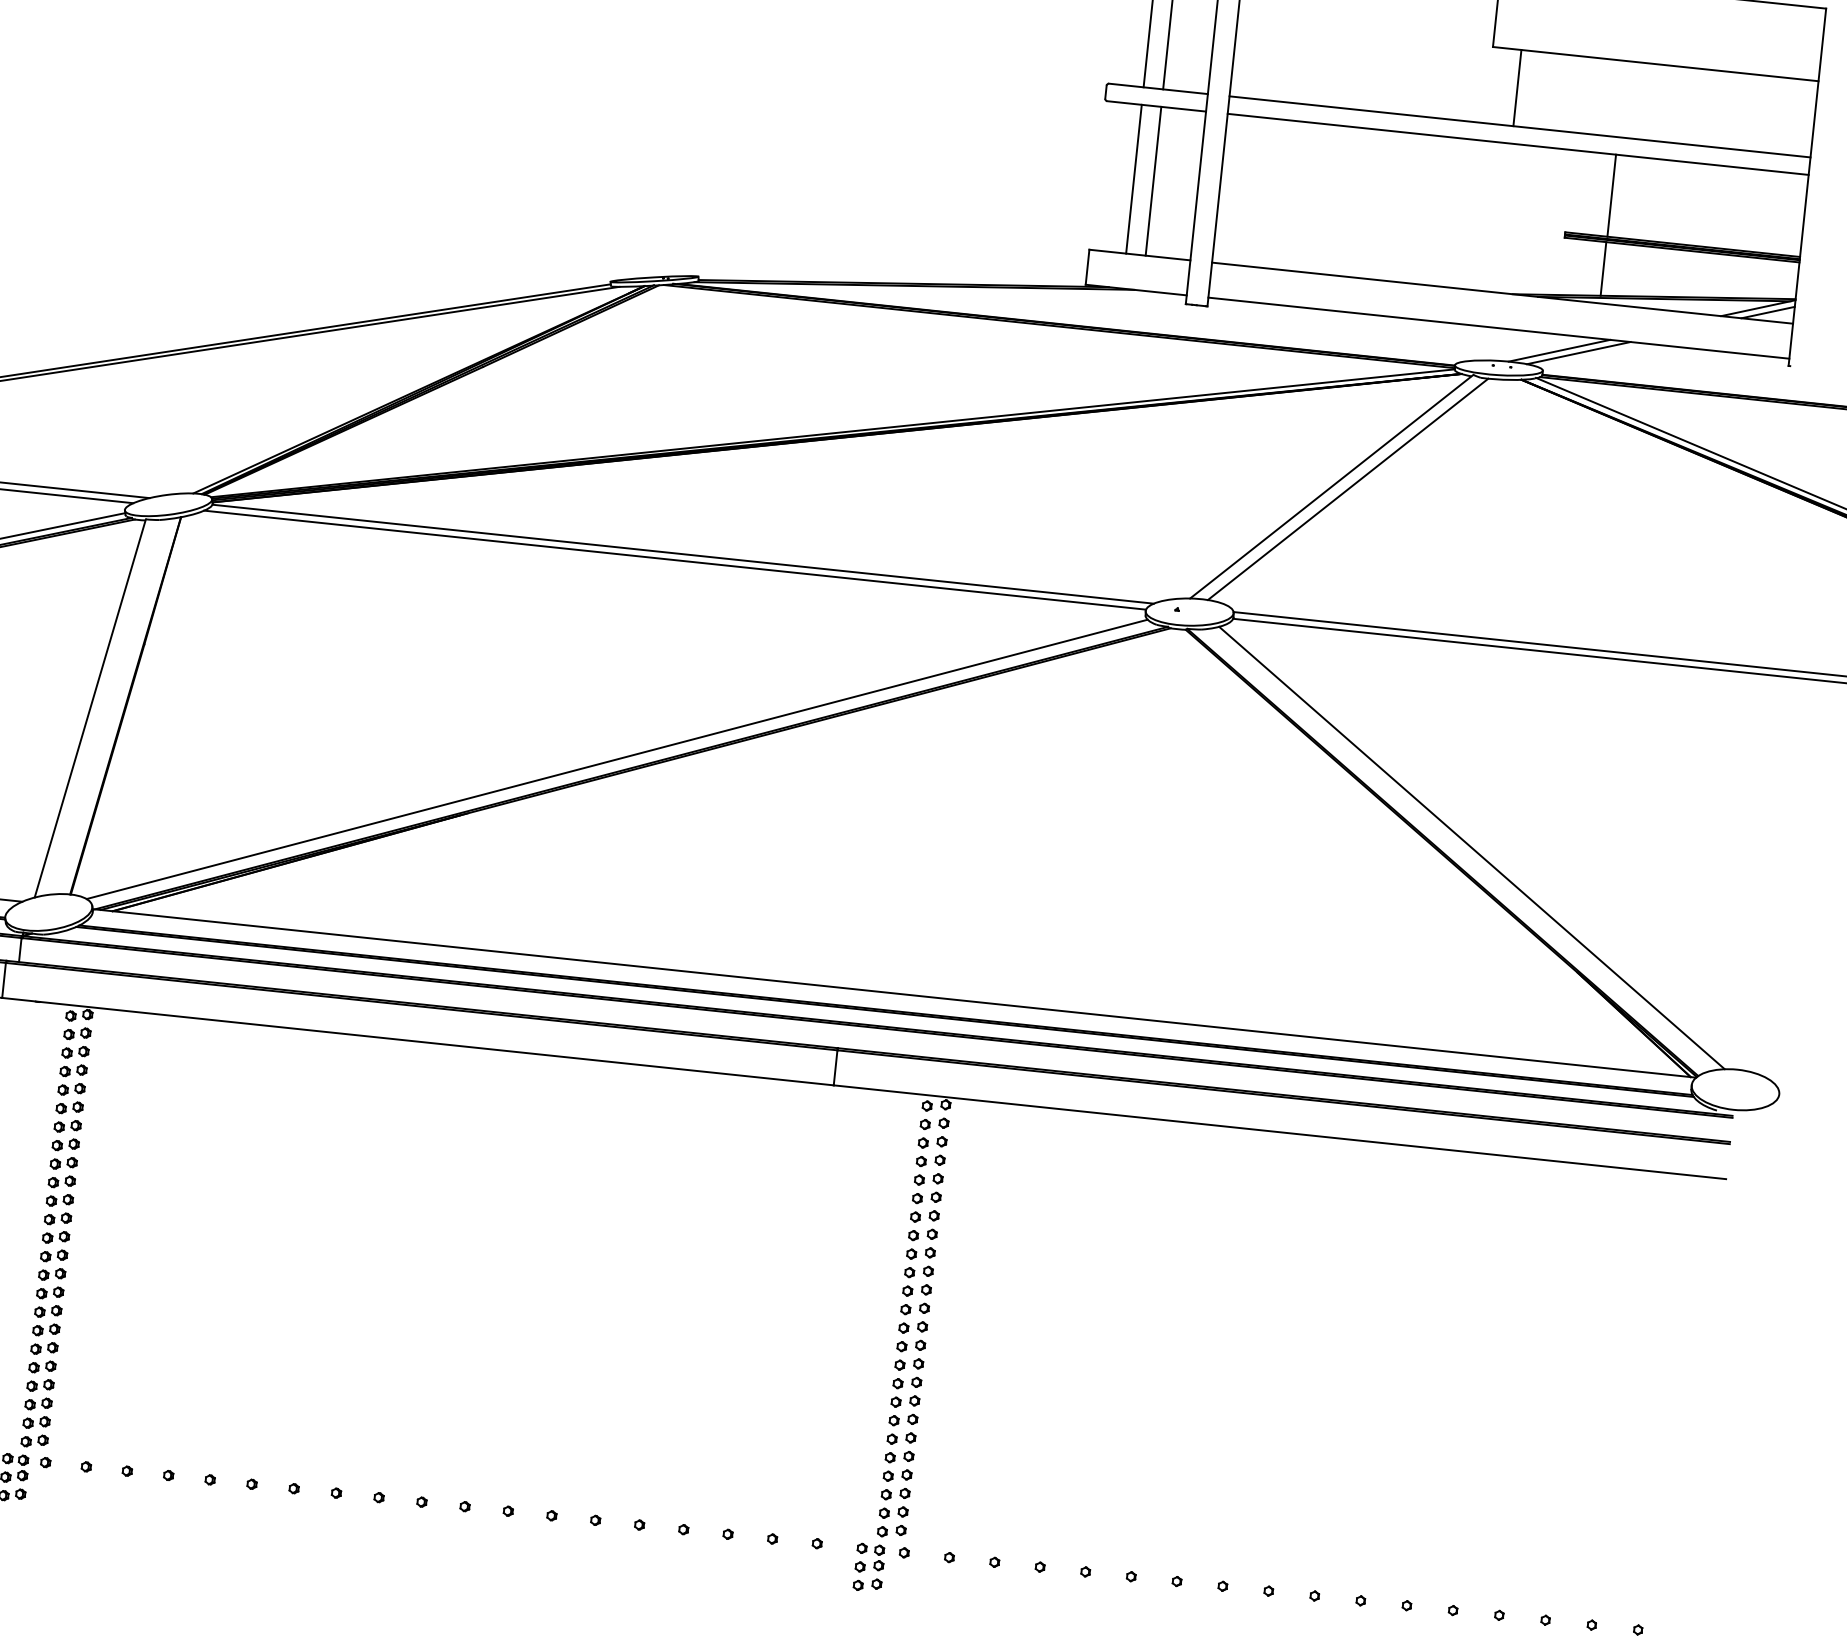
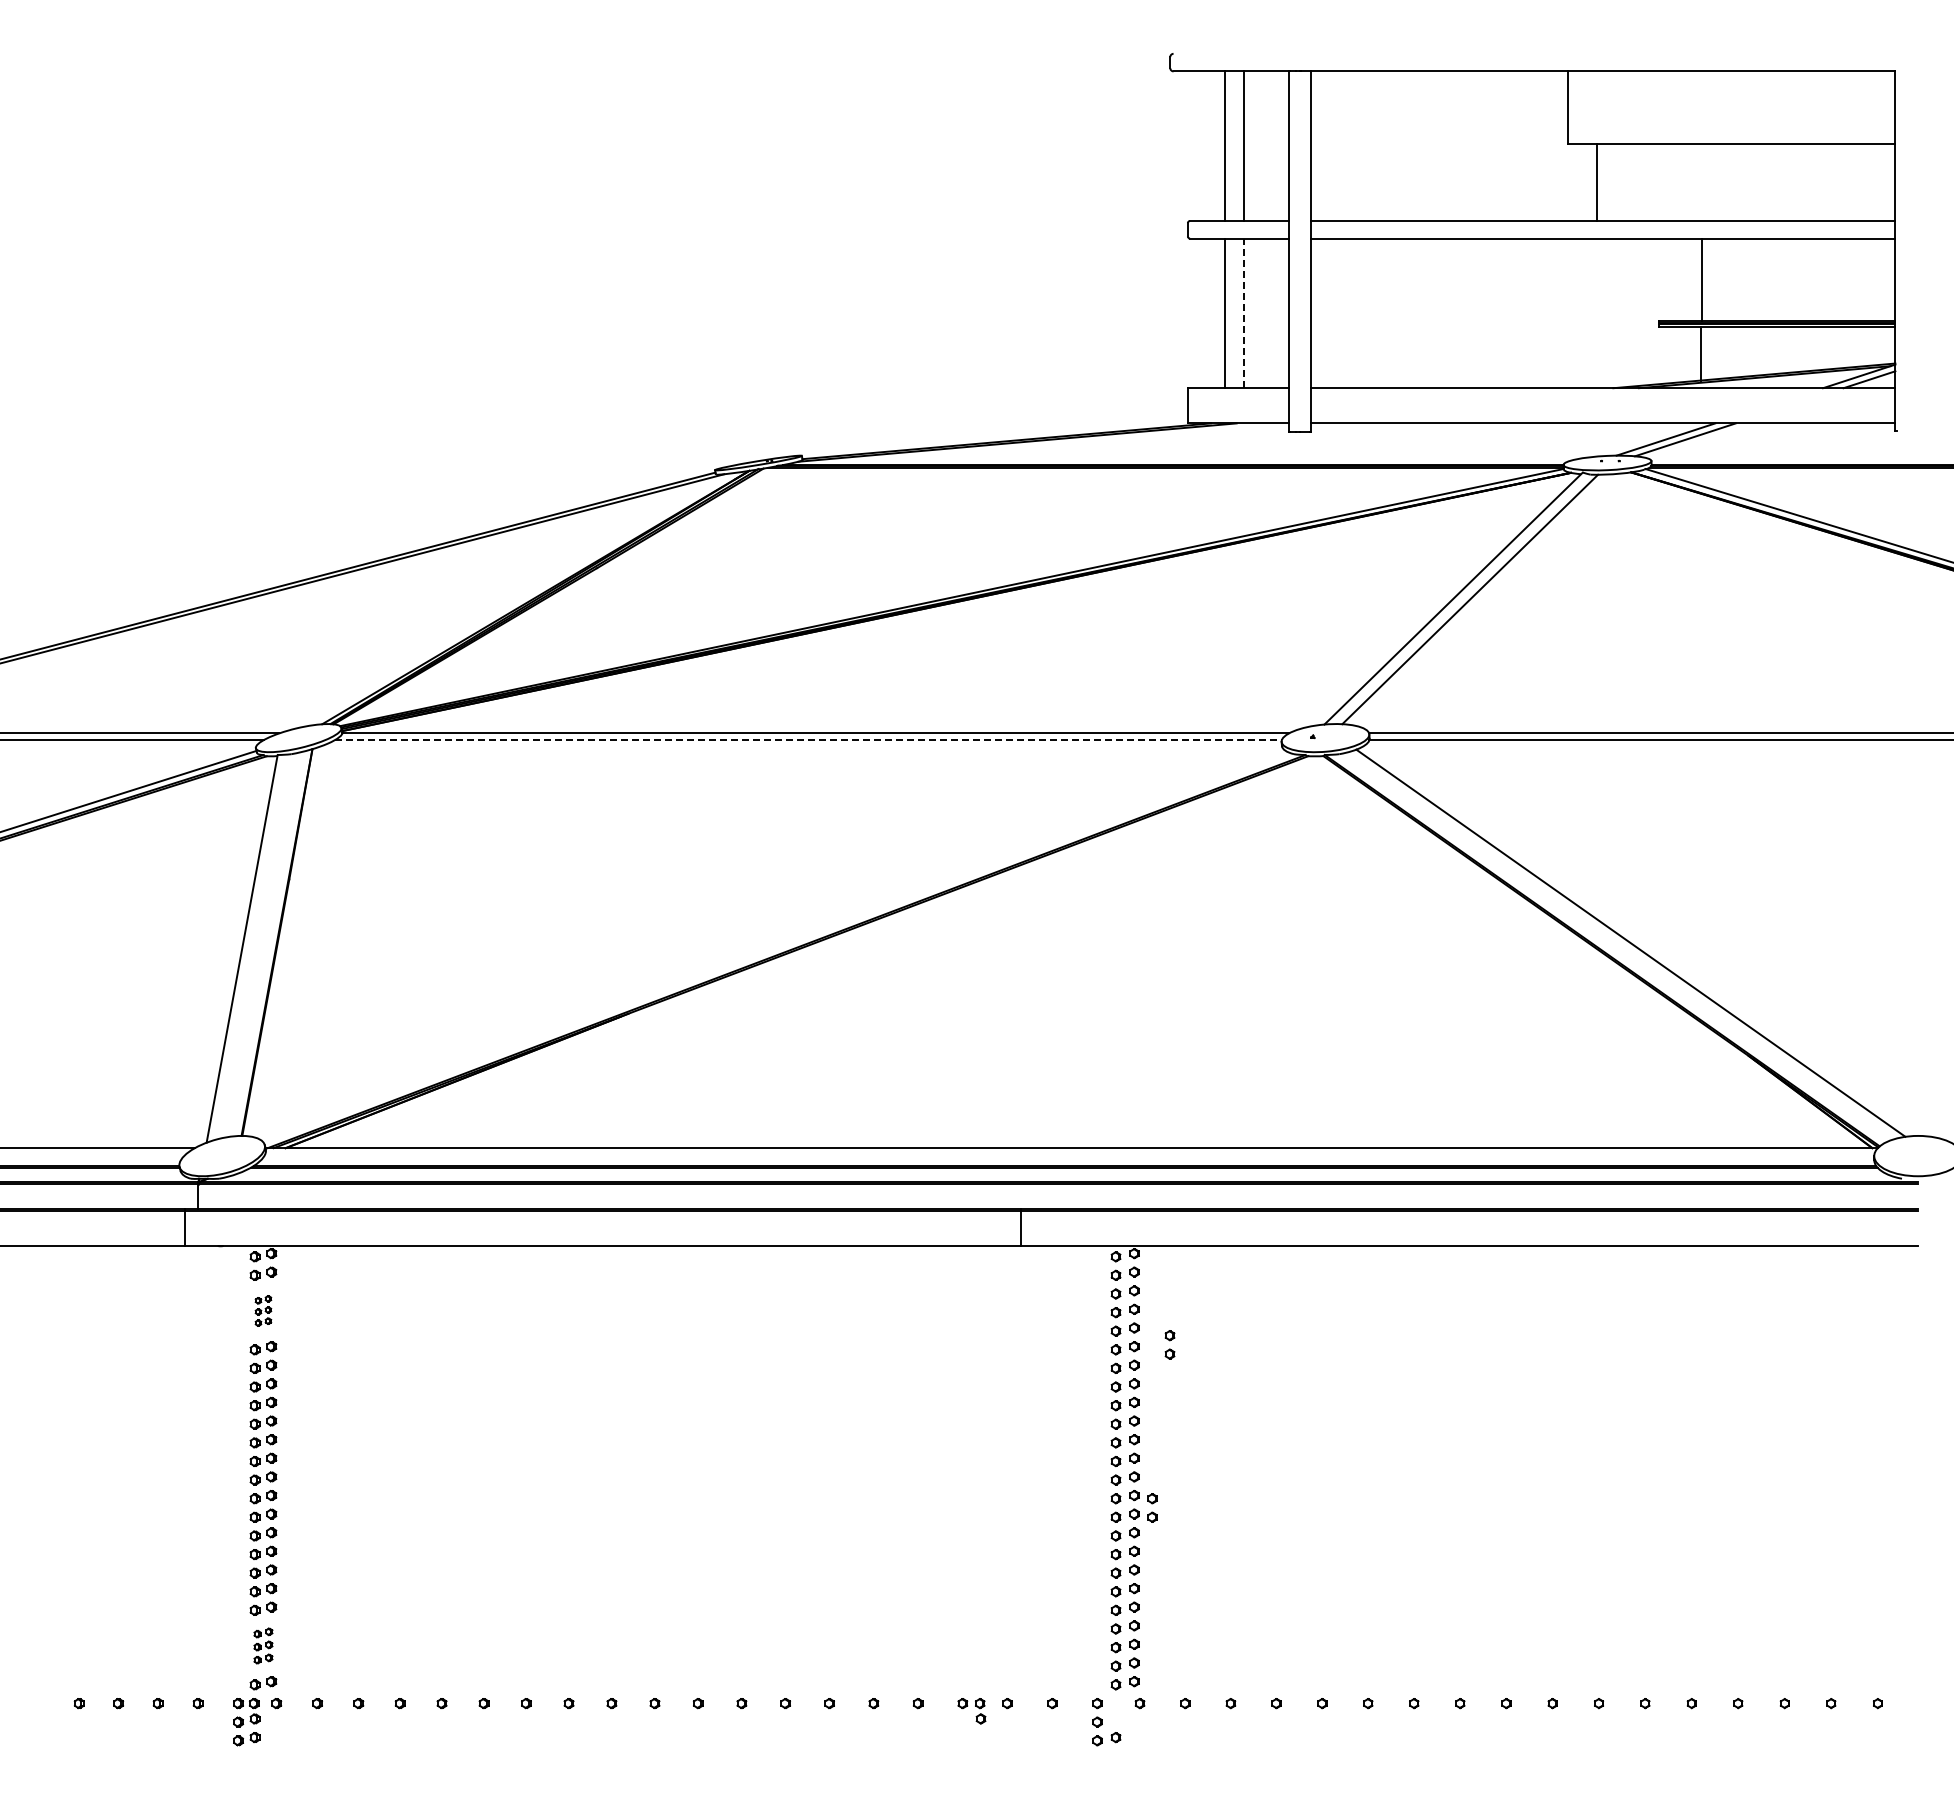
line: (1153, 181) -> (1244, 313), solid -> dashed
line: (675, 560) -> (808, 740), solid -> dashed
line: (617, 759) -> (771, 944), removed
part: (73, 1070) -> (263, 1310), size x0.6
part: (971, 1198) -> (1169, 1344), added
part: (937, 1359) -> (1152, 1507), added
part: (38, 1403) -> (263, 1645), size x0.7
part: (879, 1558) -> (980, 1711), moved

